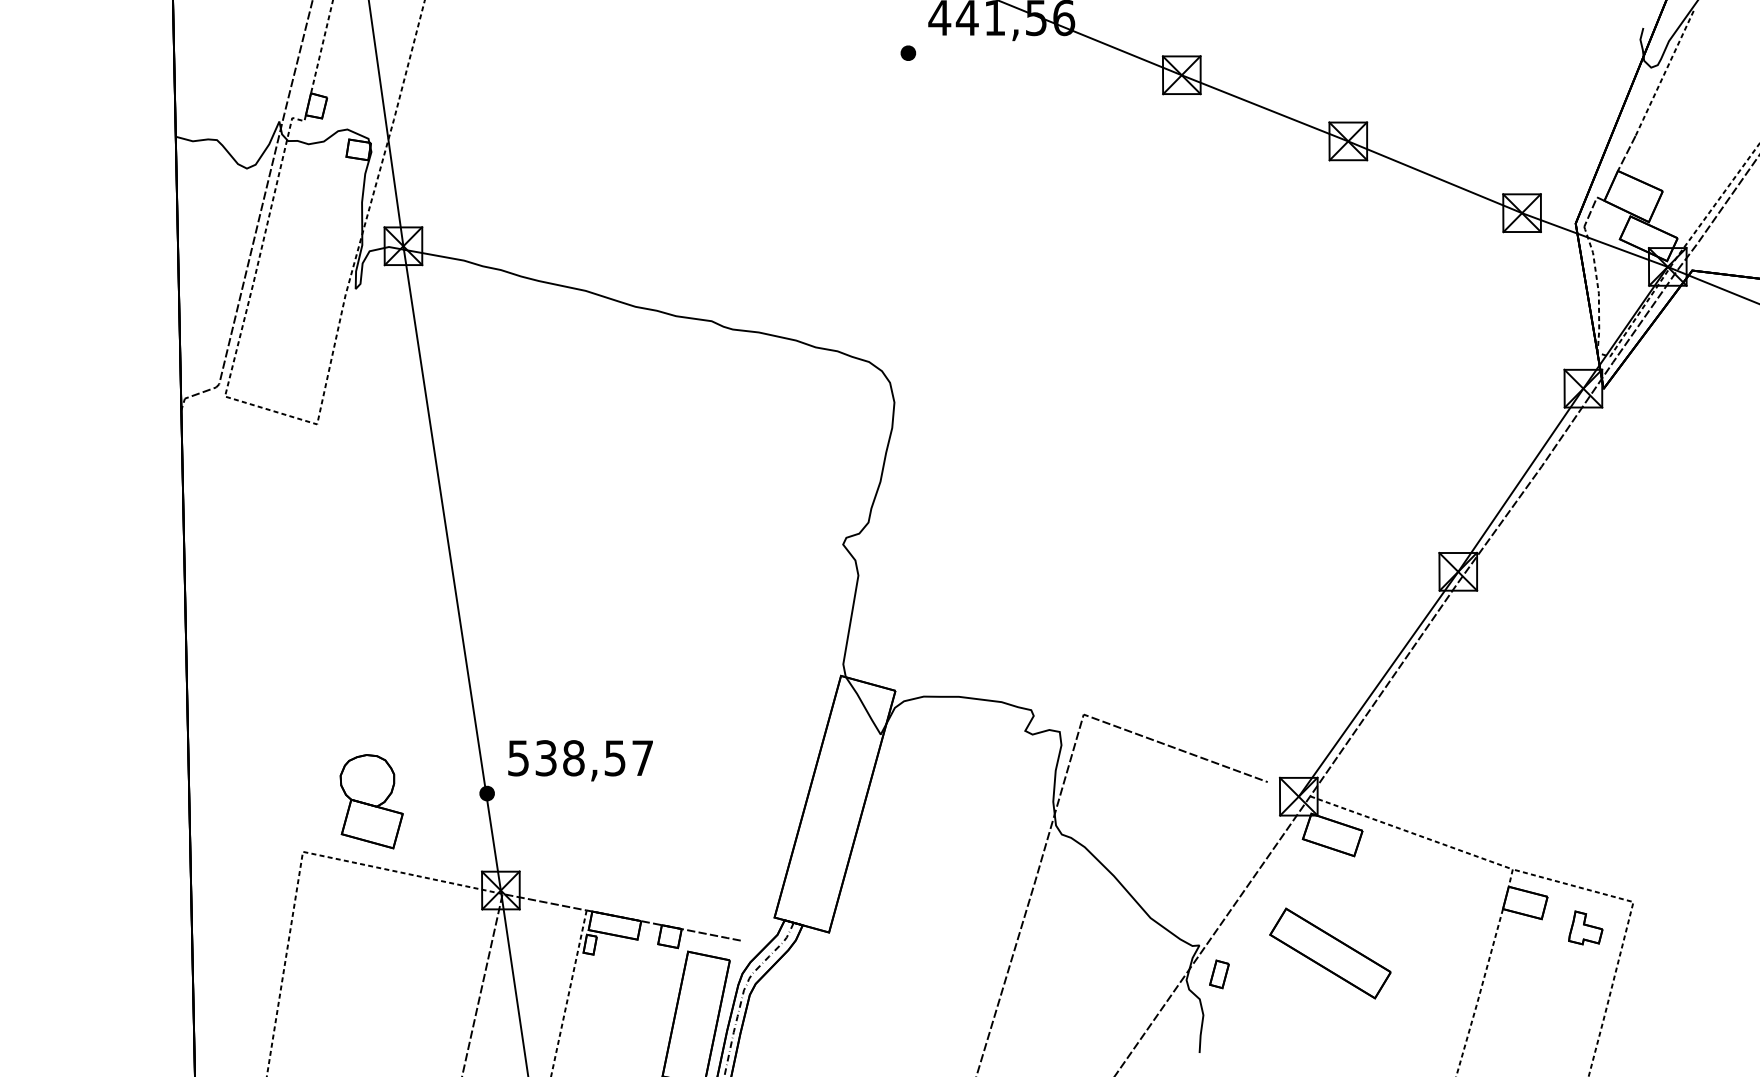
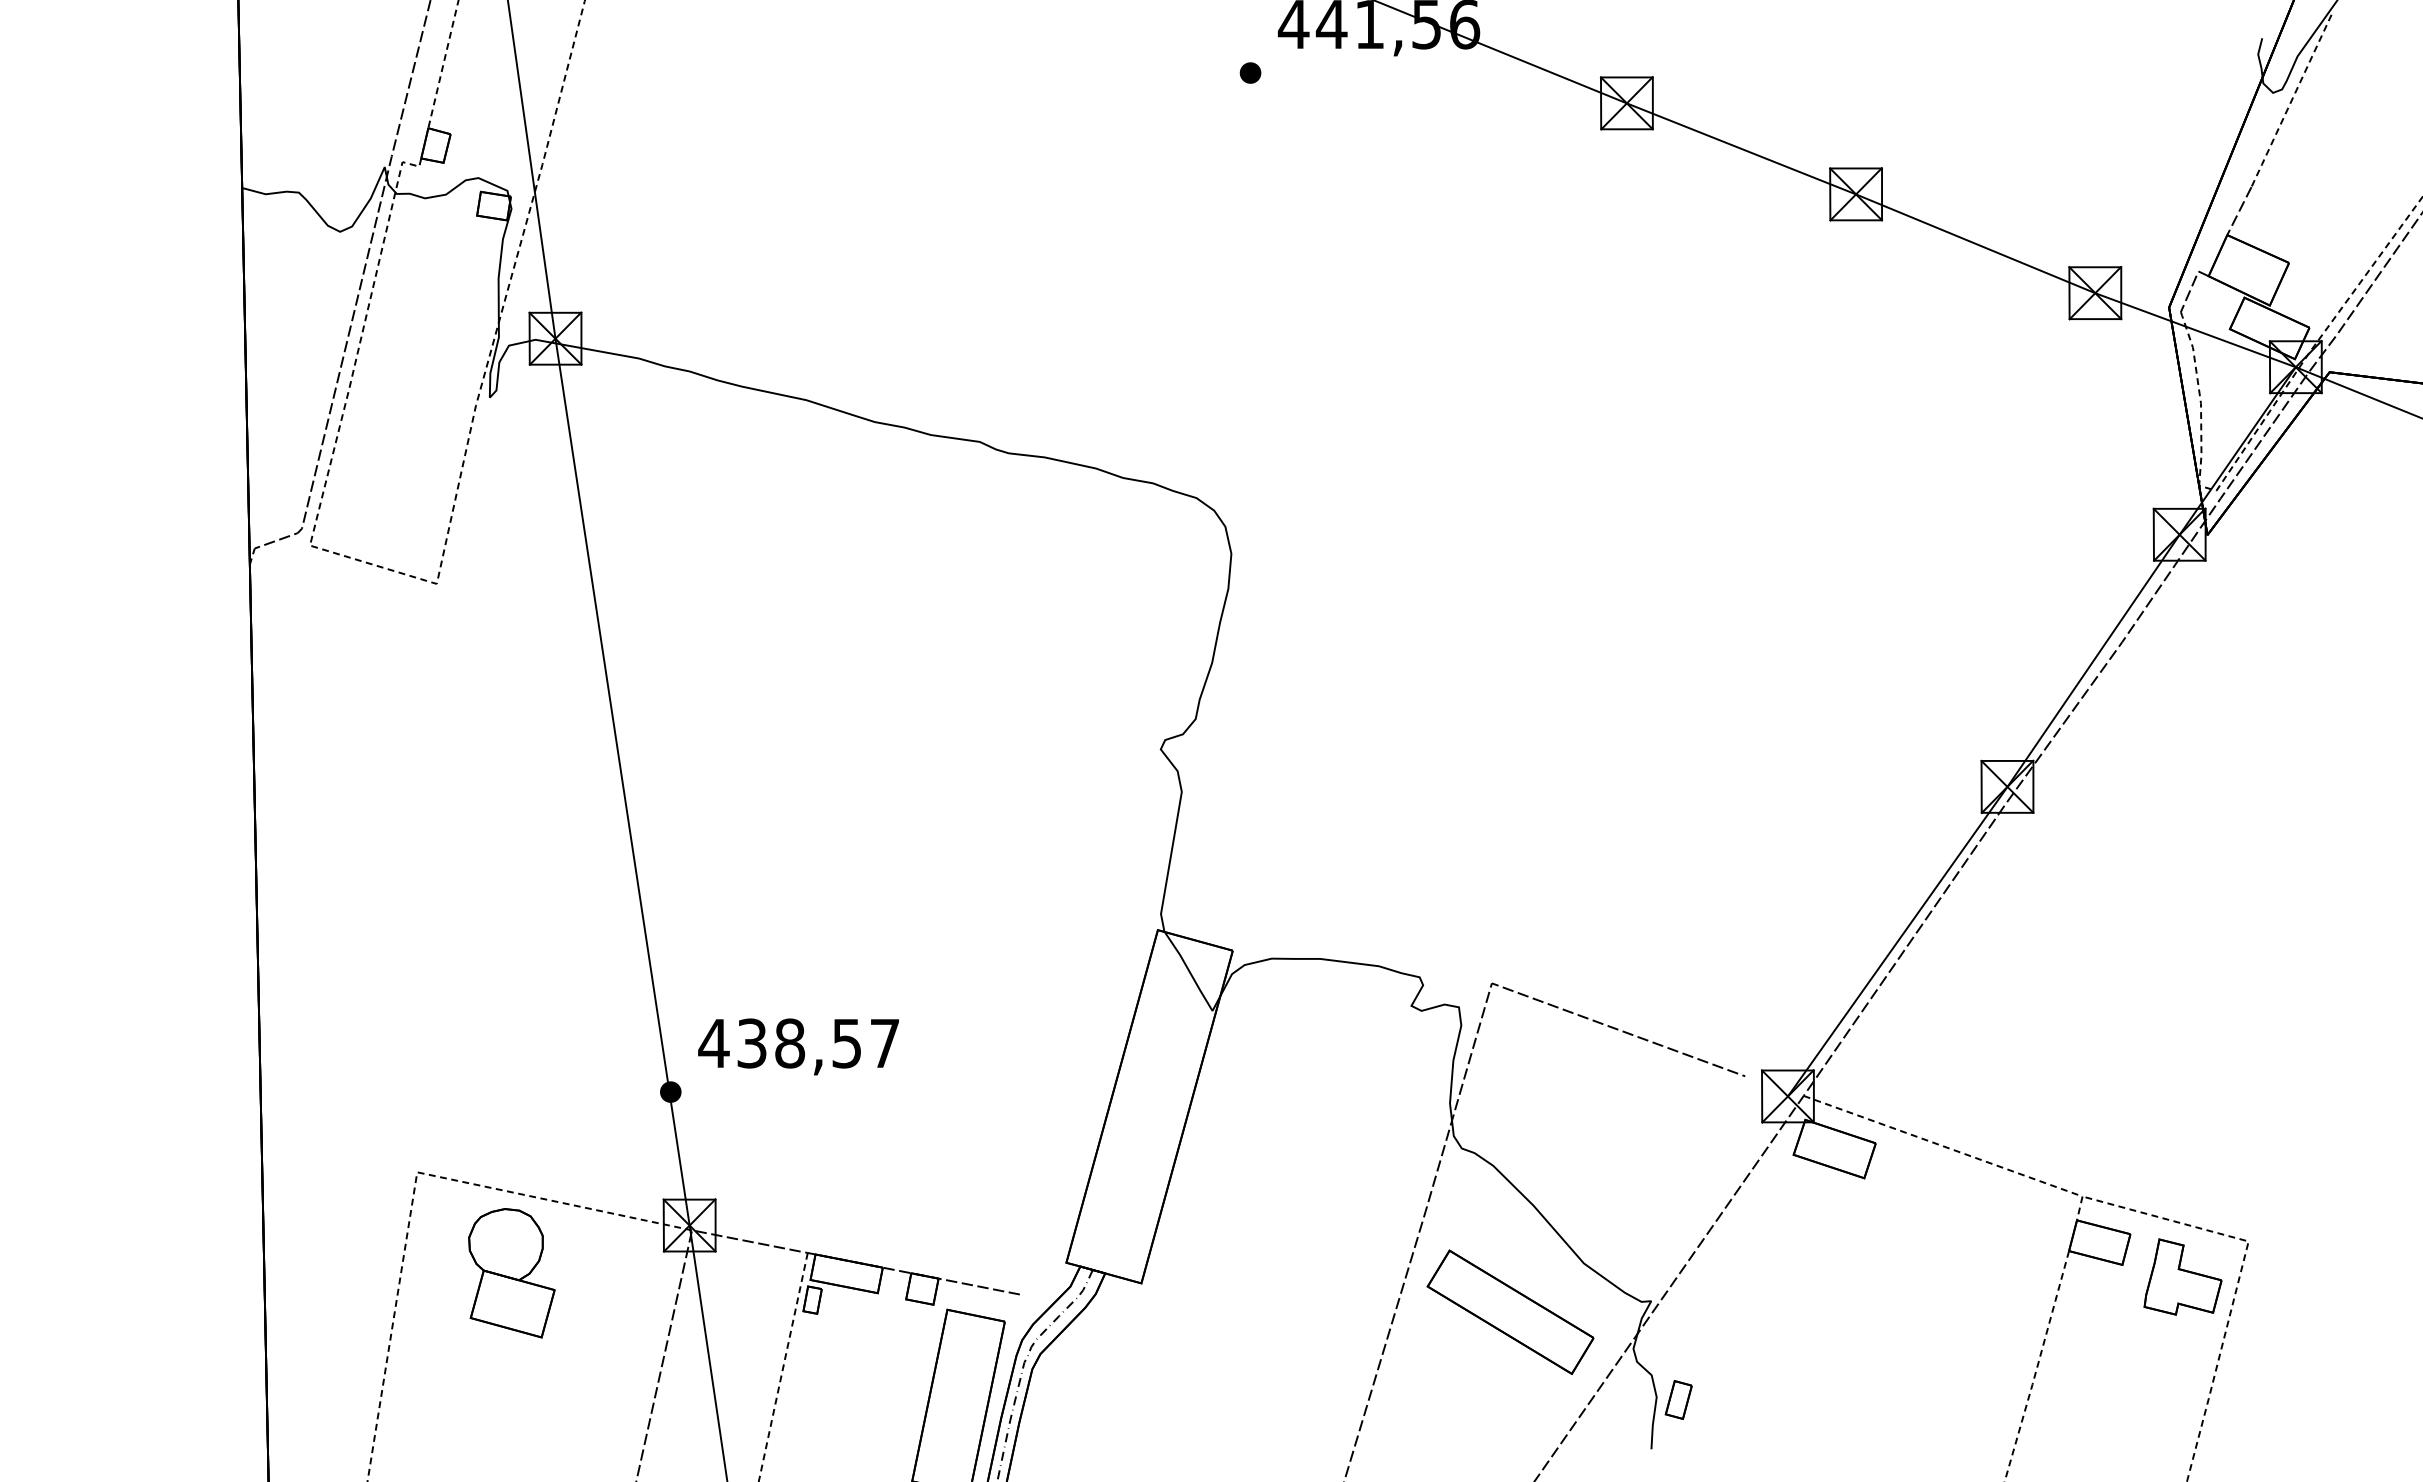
text: (518, 758) -> (713, 1043), 538,57 -> 438,57
part: (371, 801) -> (511, 1273), moved
part: (1585, 927) -> (2182, 1276), size x1.67
part: (1330, 952) -> (1510, 1311), moved
part: (1219, 974) -> (1678, 1399), moved

